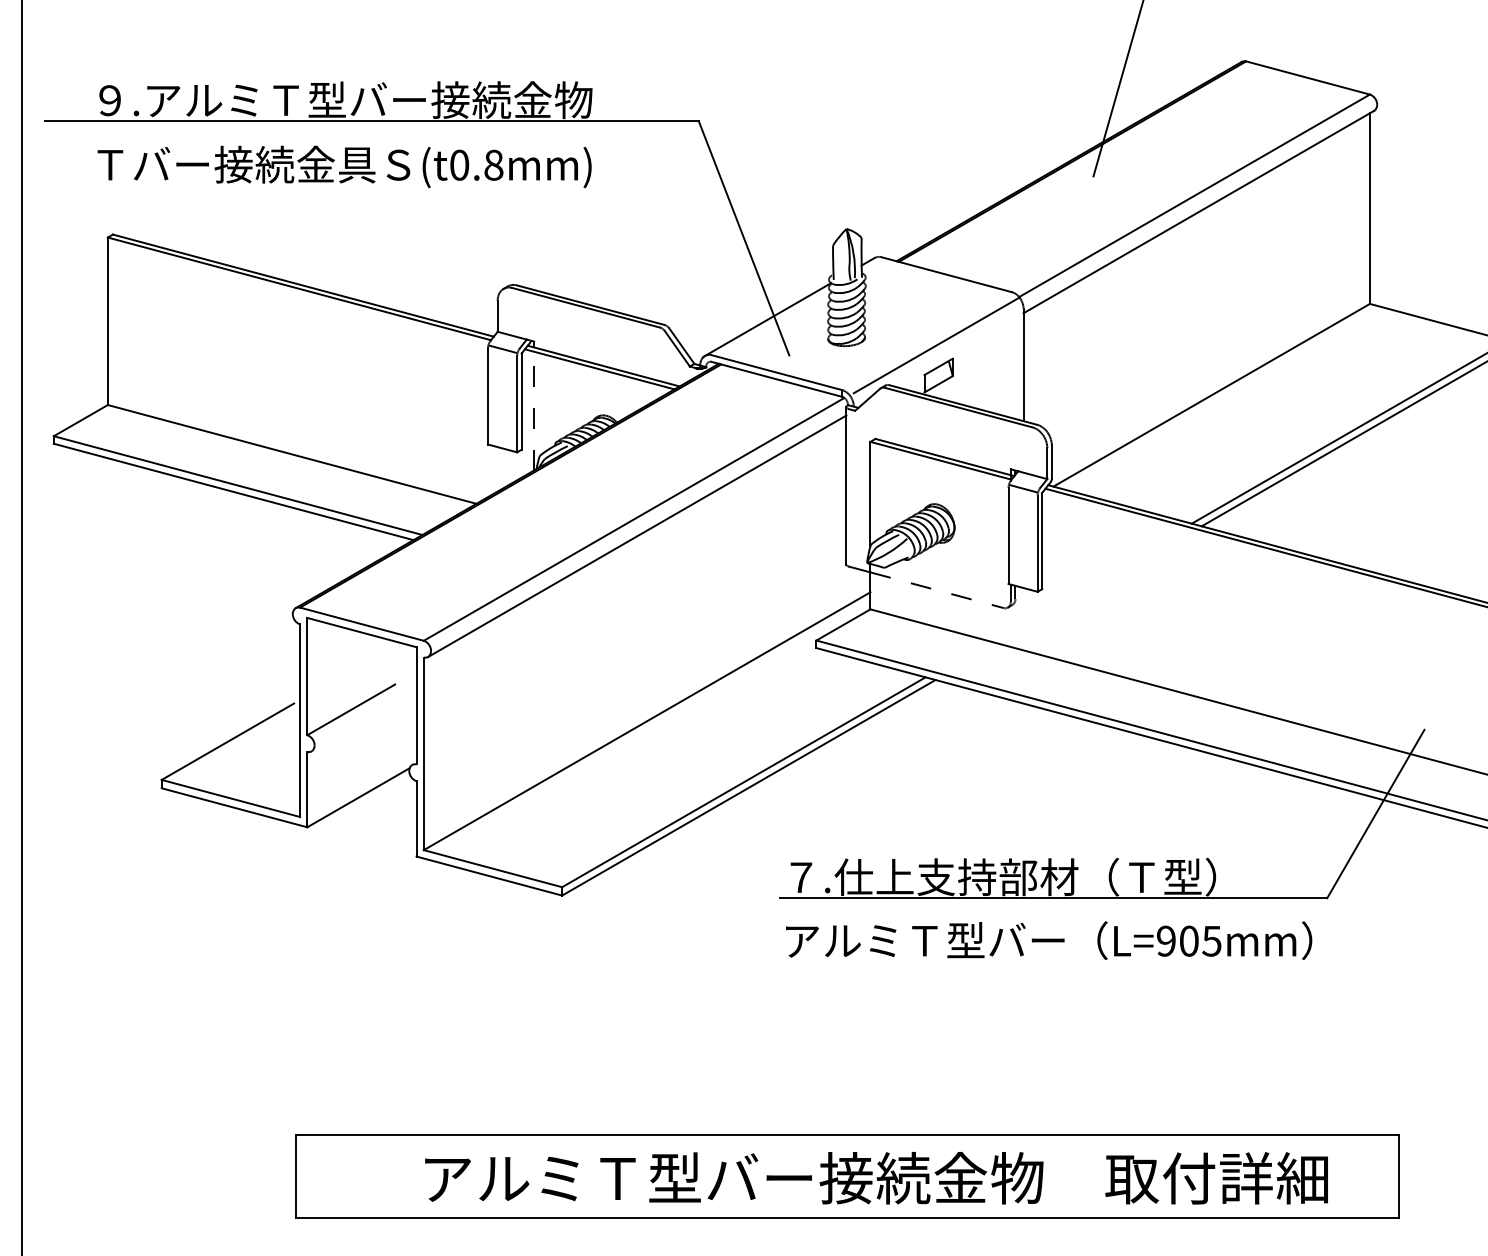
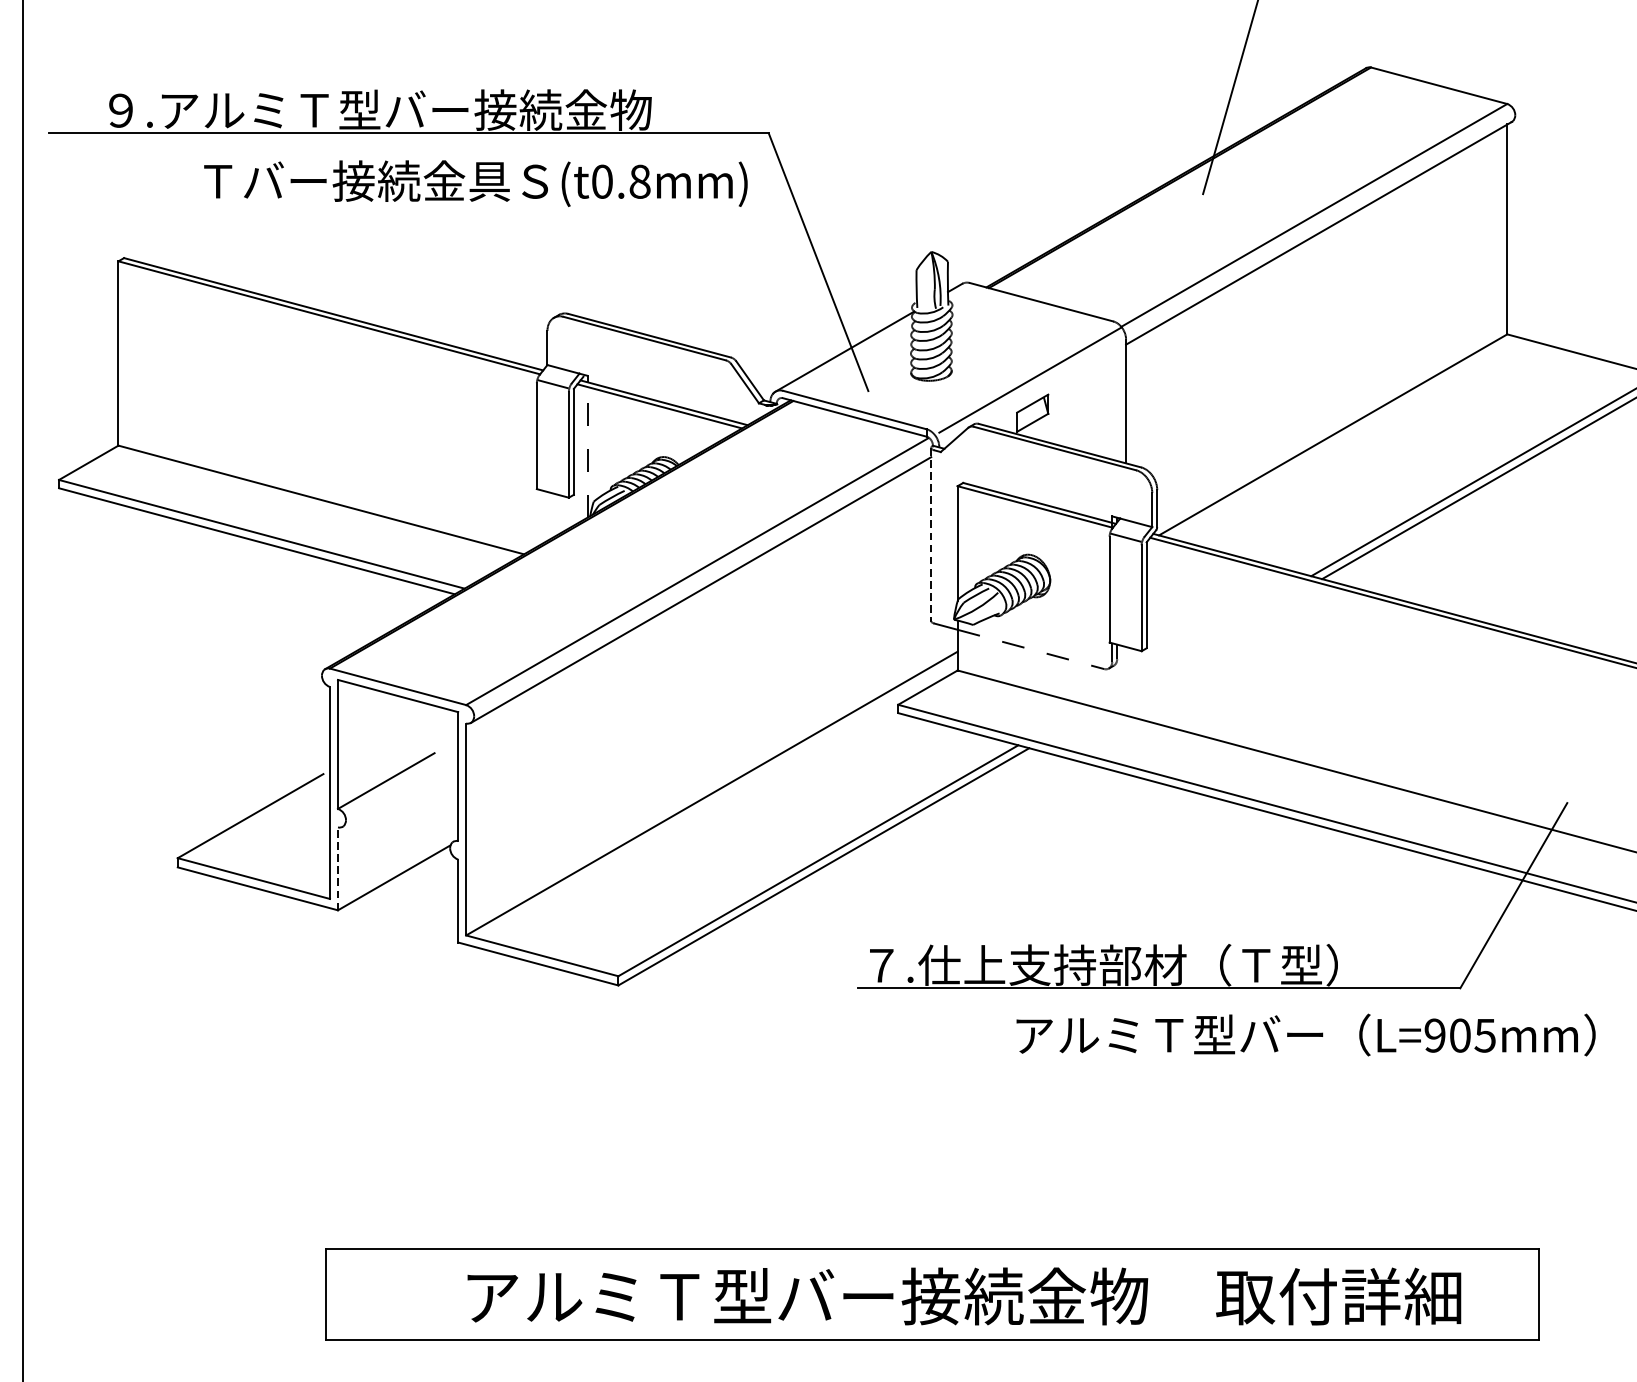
text: (344, 166) -> (475, 183), moved
line: (846, 485) -> (931, 534), solid -> dashed
line: (307, 789) -> (338, 868), solid -> dashed
text: (1049, 940) -> (1306, 1034), moved

